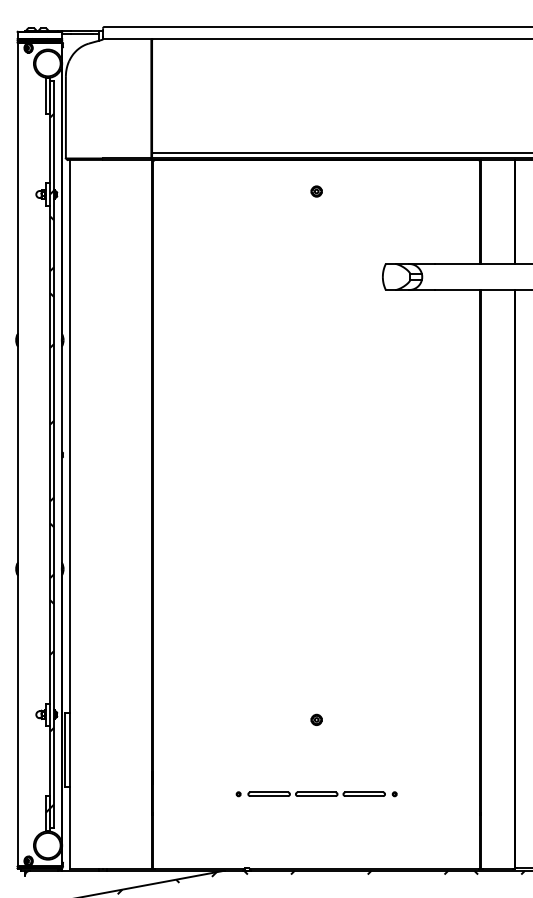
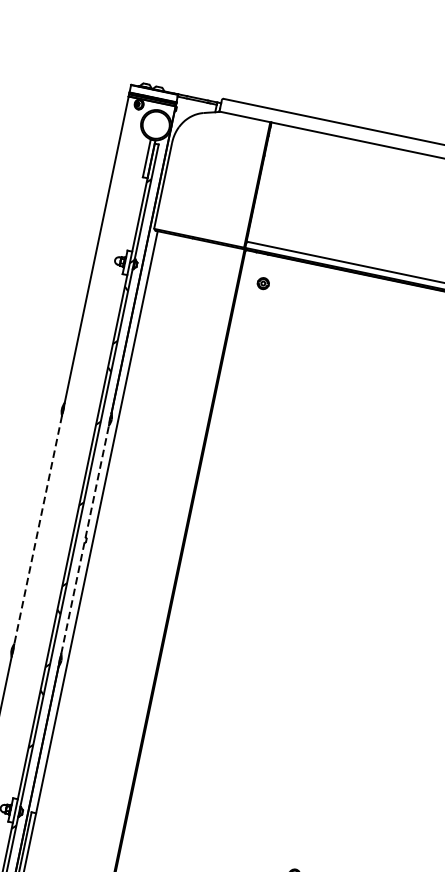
part: (316, 191) -> (263, 283), moved
line: (17, 454) -> (38, 529), solid -> dashed
line: (62, 454) -> (85, 539), solid -> dashed

